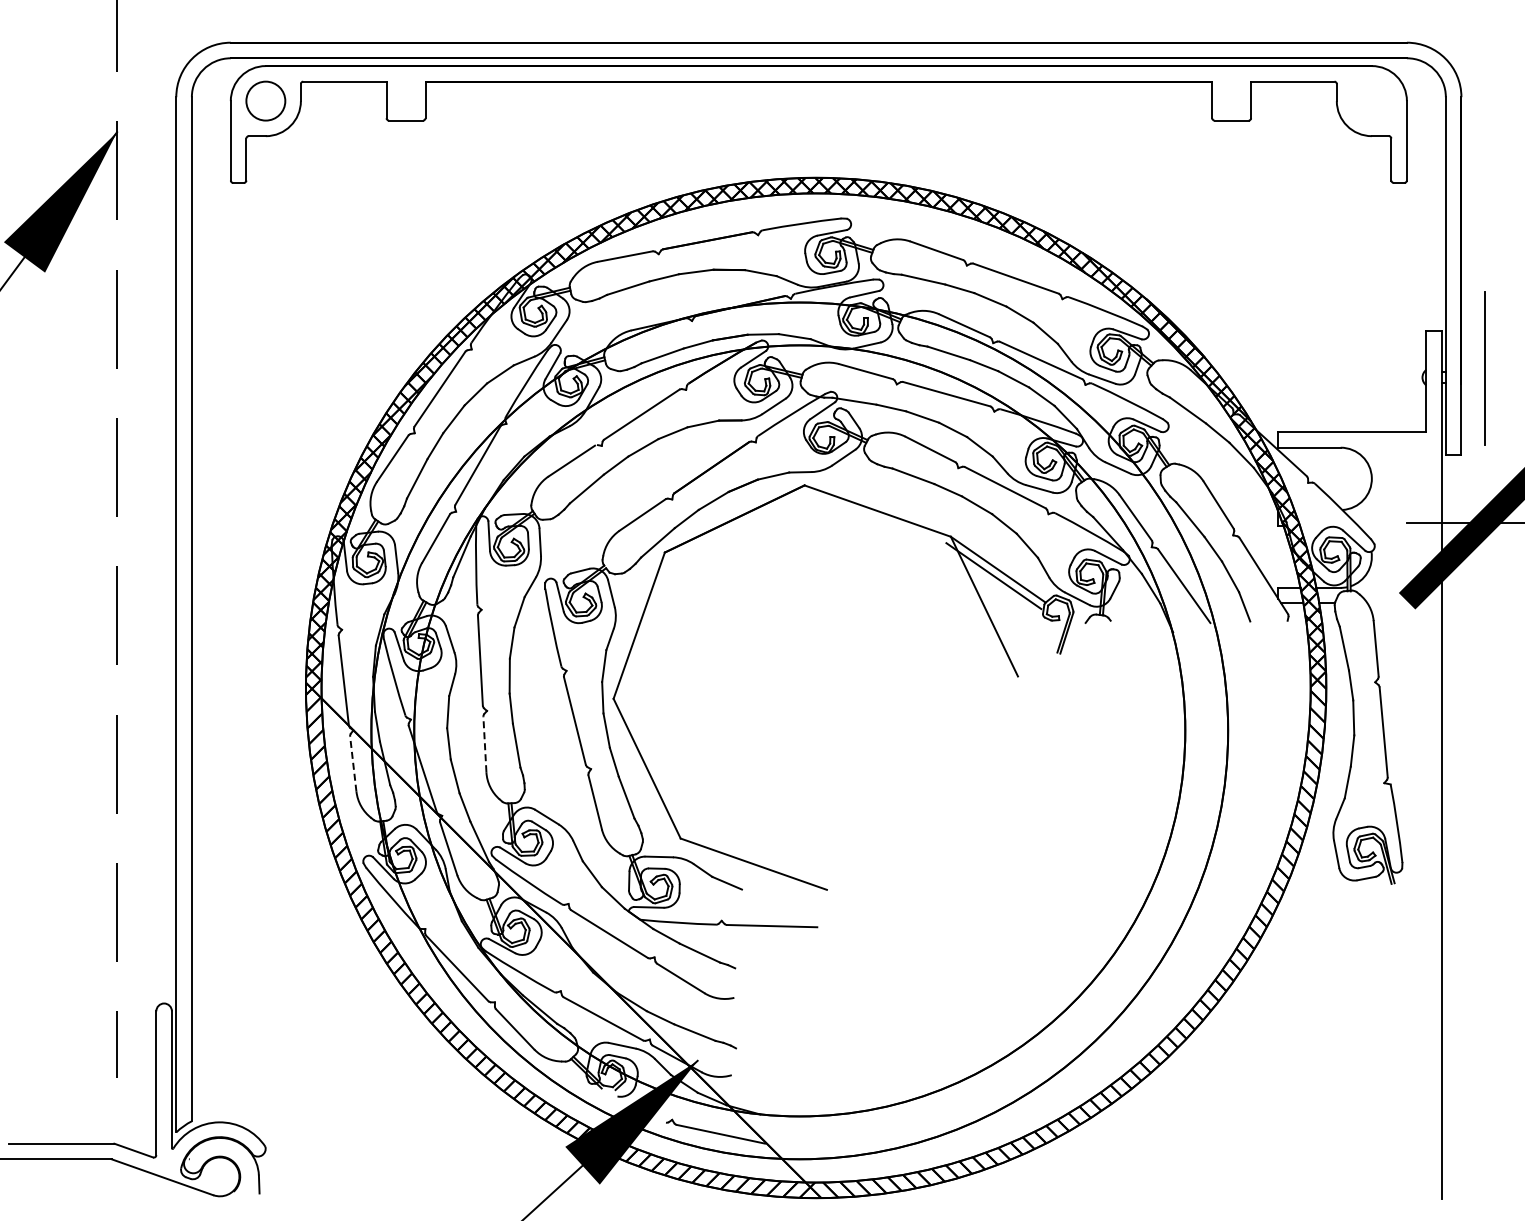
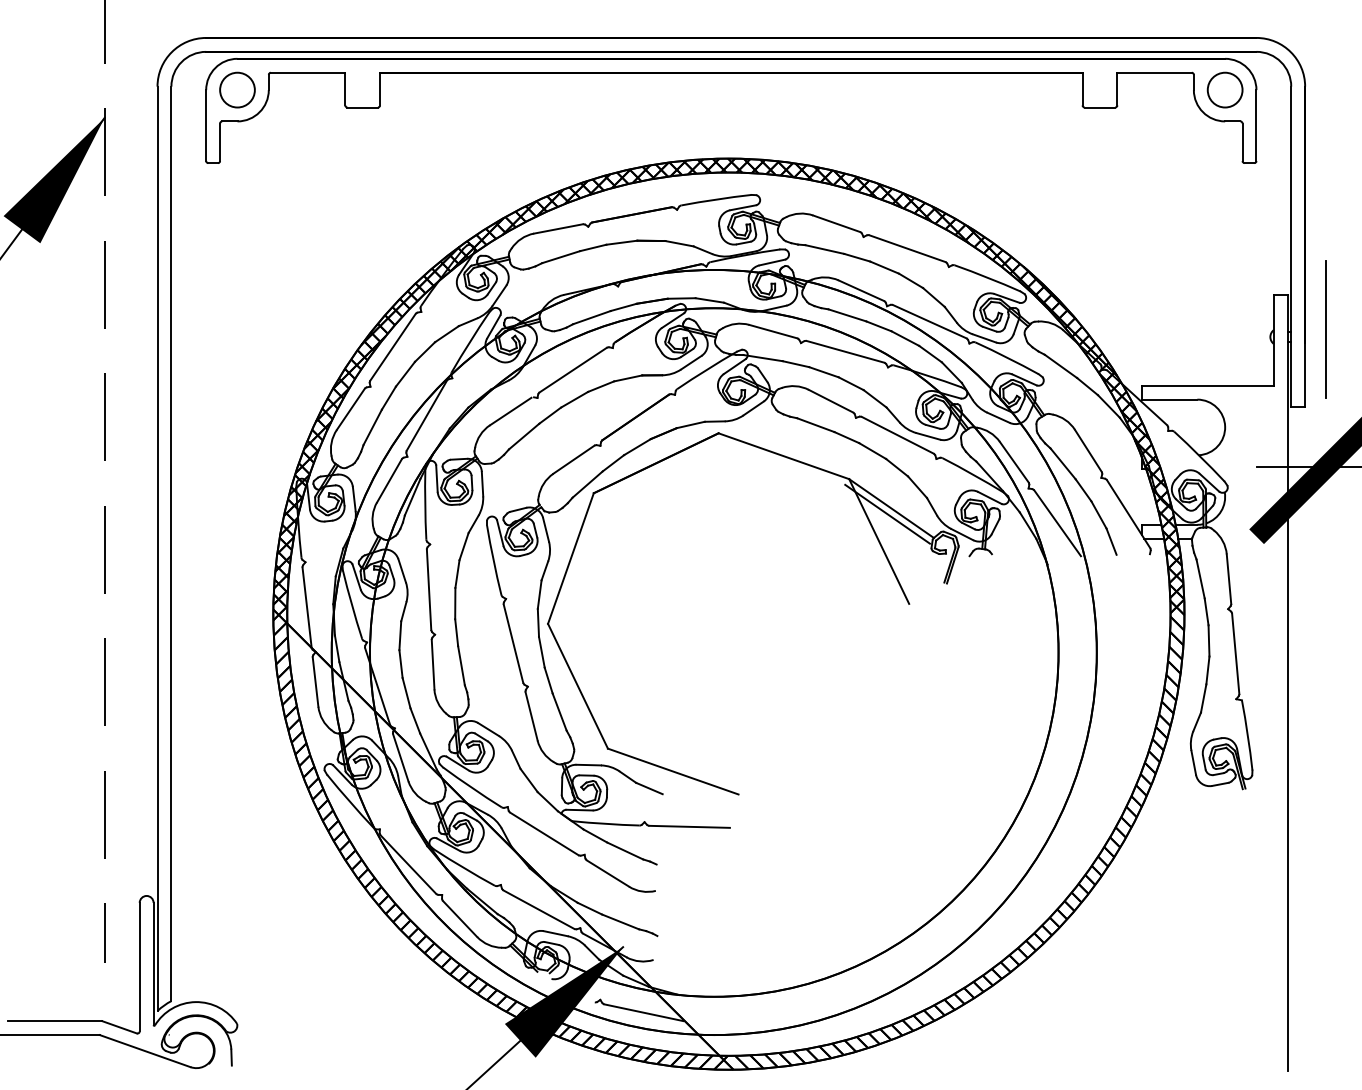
circle: (1371, 100) -> (1224, 89), added
line: (484, 744) -> (432, 664), dashed -> solid
line: (353, 764) -> (315, 682), dashed -> solid

